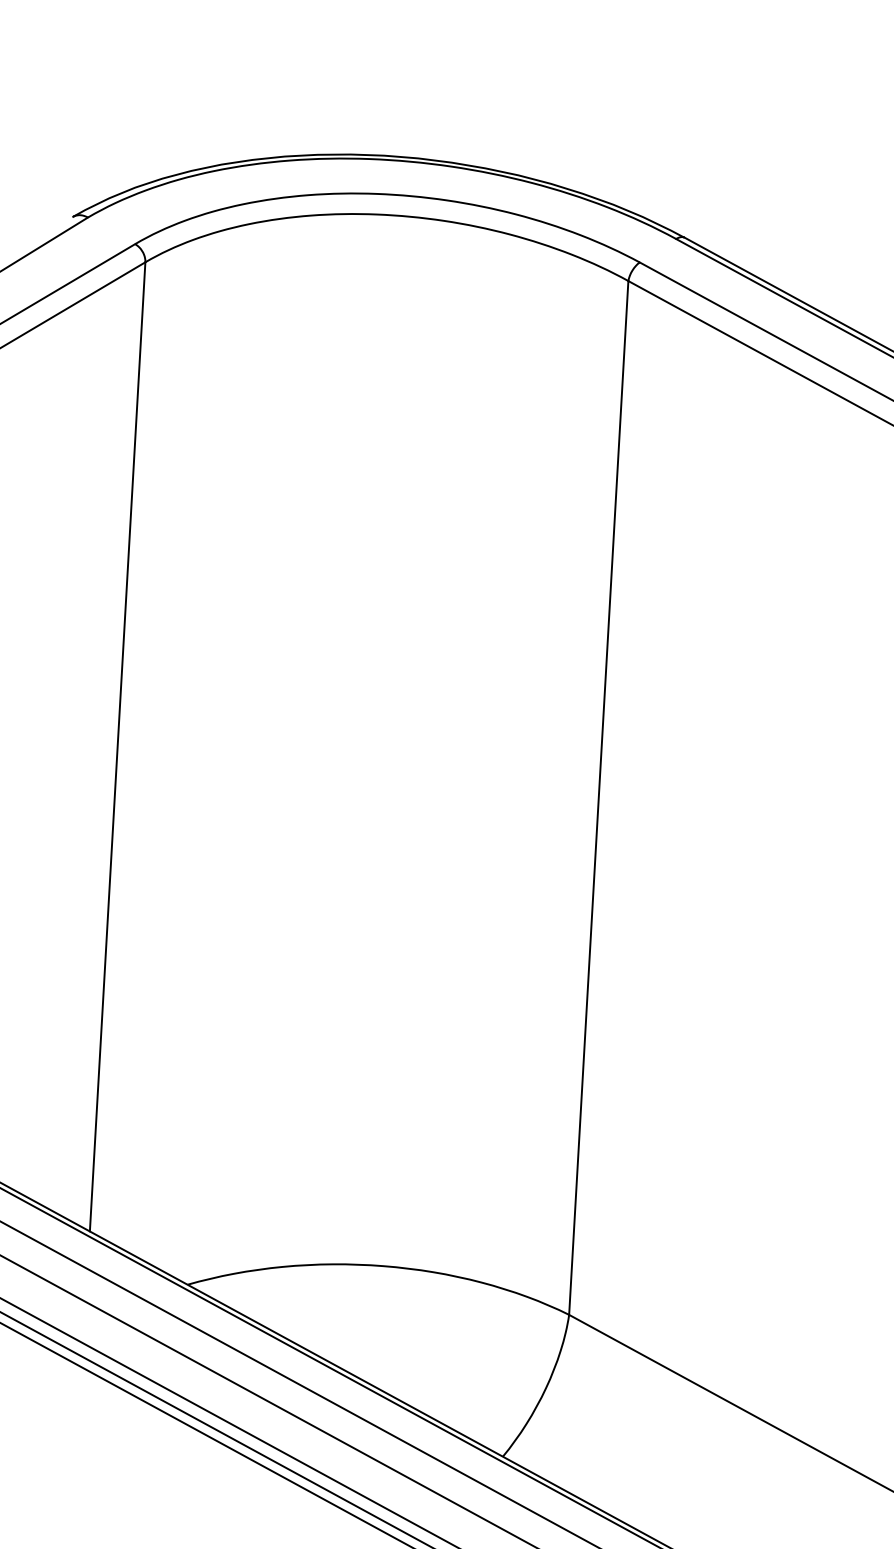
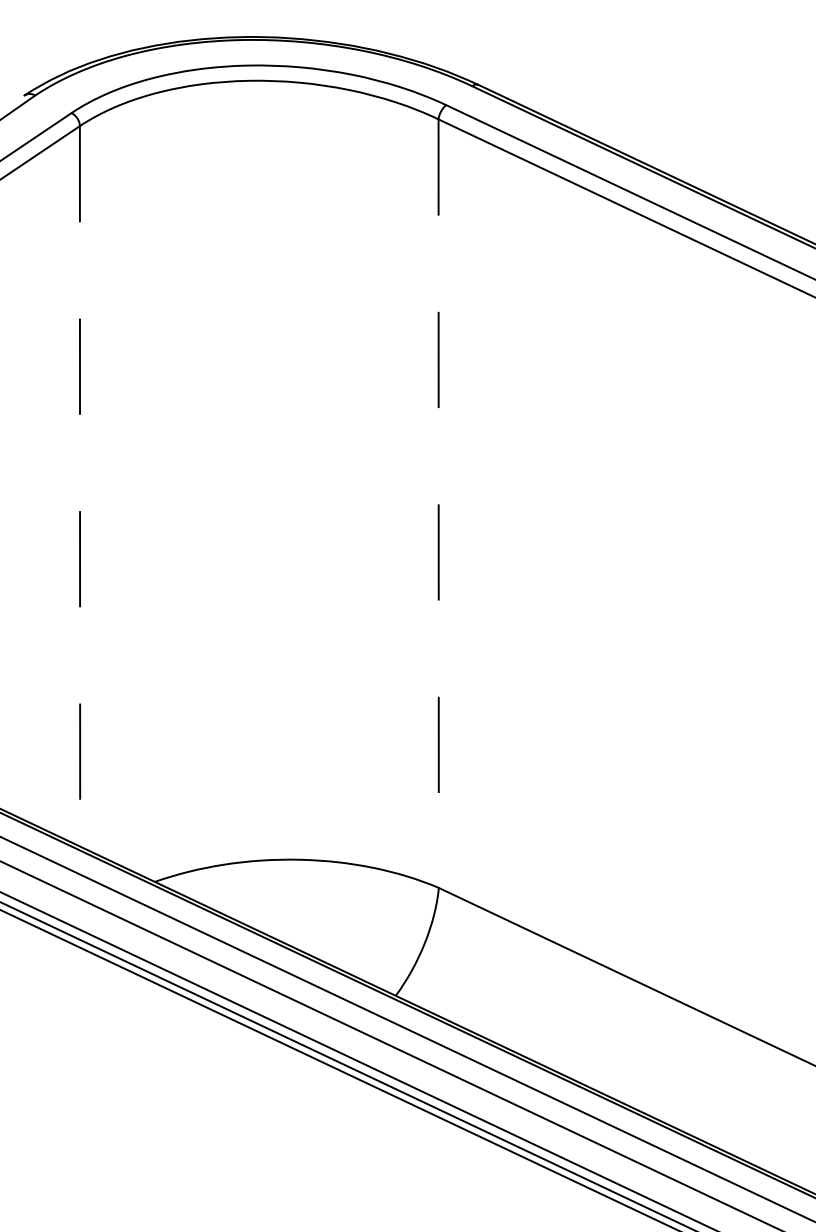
line: (118, 747) -> (80, 486), solid -> dashed
line: (598, 799) -> (438, 504), solid -> dashed

